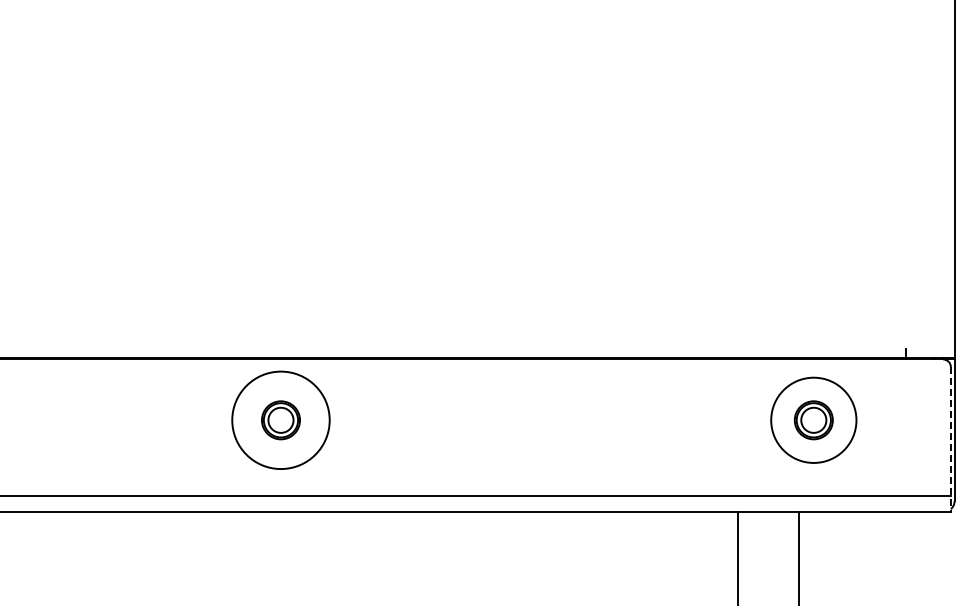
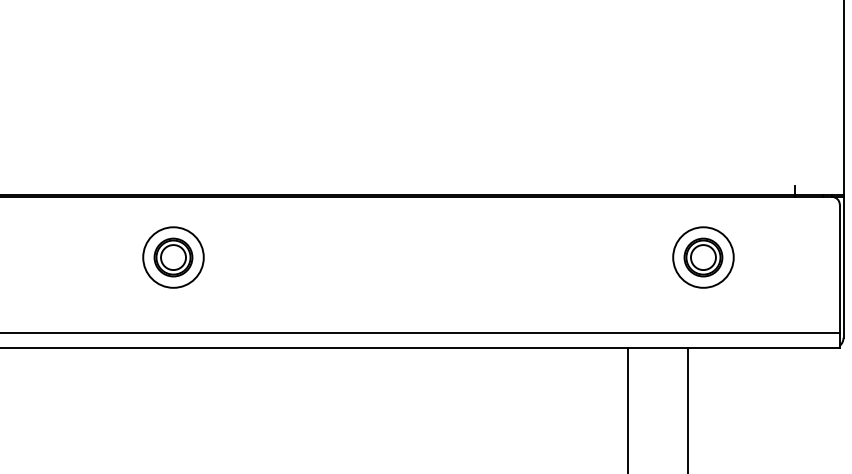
circle: (280, 419) -> (173, 256), size x0.62
circle: (813, 419) -> (703, 256), size x0.71
line: (950, 439) -> (839, 276), dashed -> solid

